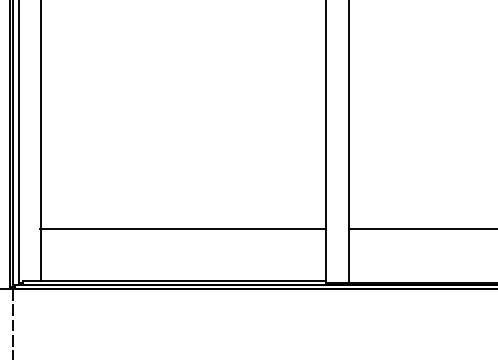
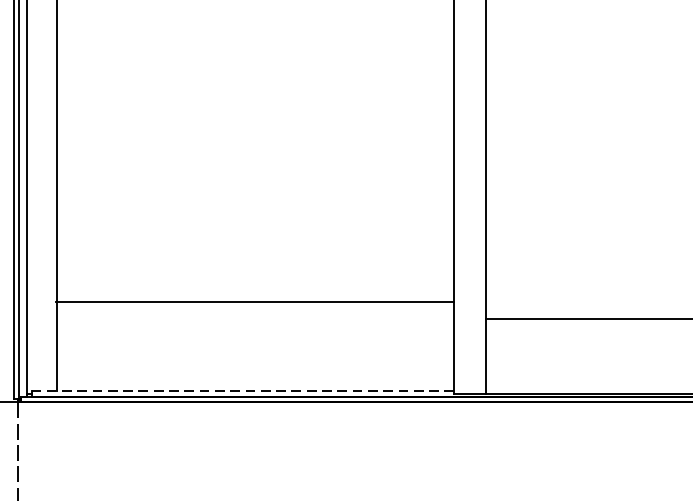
line: (182, 228) -> (254, 301), moved
line: (174, 280) -> (242, 390), solid -> dashed

